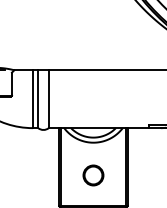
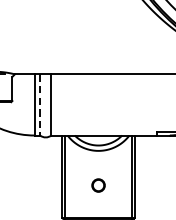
line: (38, 99) -> (40, 105), solid -> dashed
part: (93, 175) -> (98, 185), size x0.6

